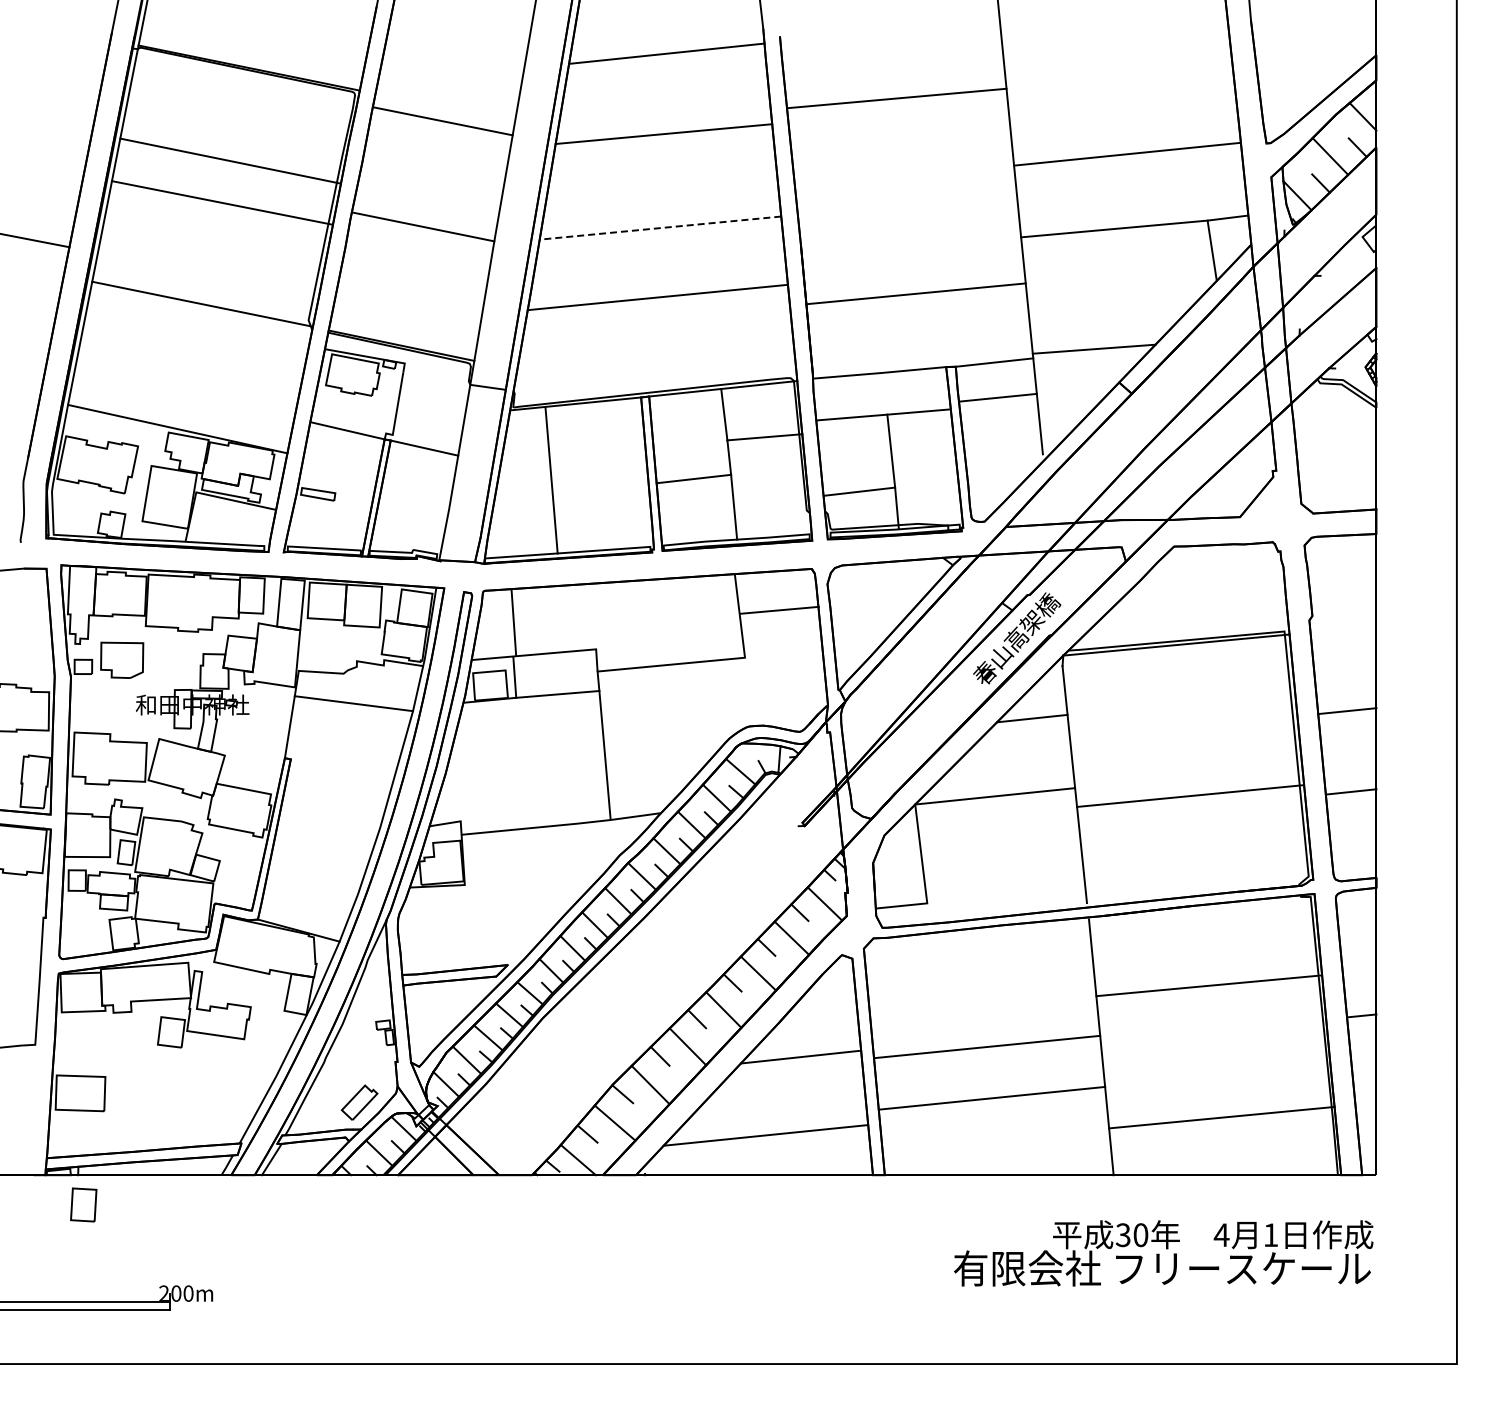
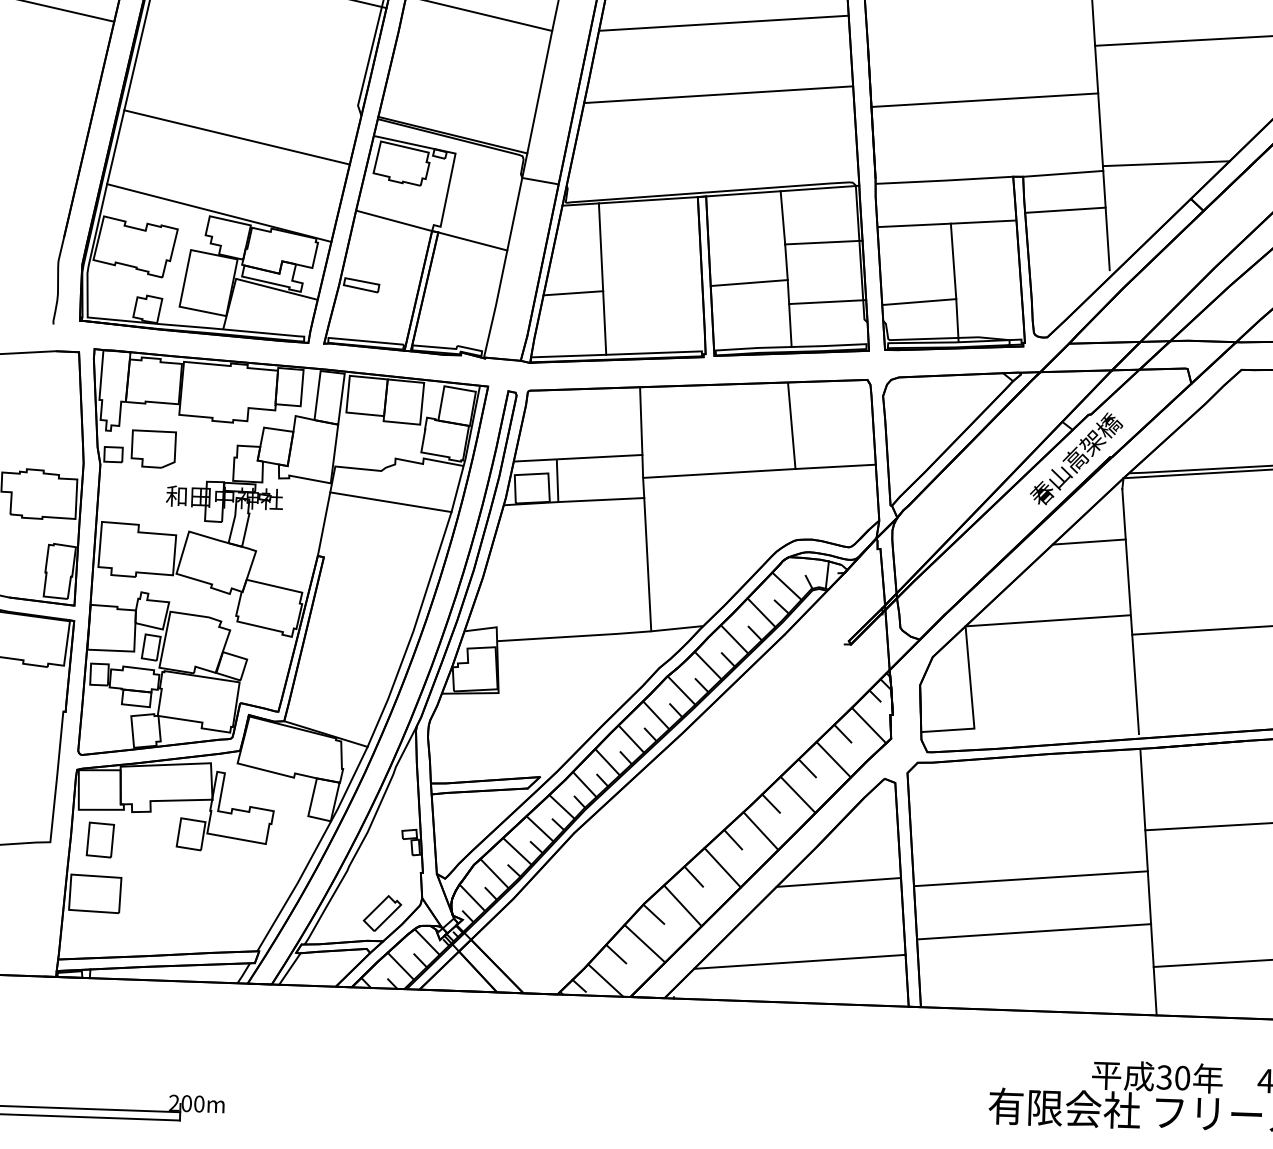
line: (659, 228) -> (722, 23), dashed -> solid
line: (202, 303) -> (237, 136), moved
line: (523, 494) -> (573, 292), added
line: (770, 494) -> (827, 301), added
line: (779, 609) -> (835, 466), moved
line: (513, 622) -> (640, 421), moved
part: (83, 1204) -> (100, 839), moved

